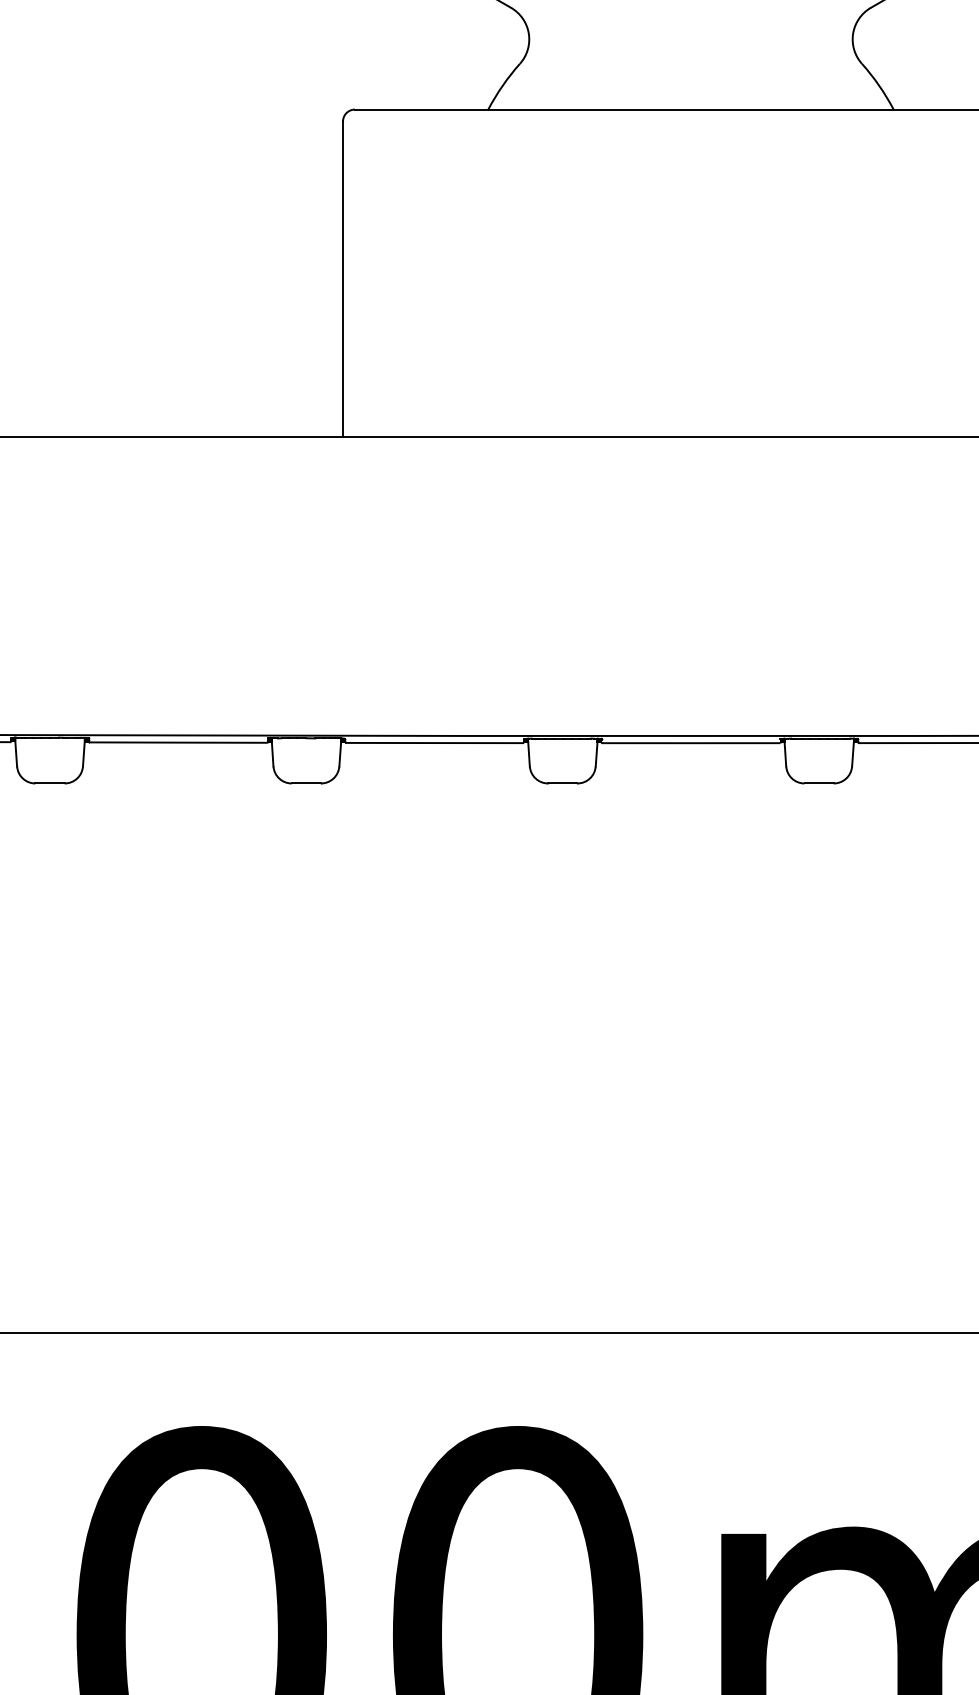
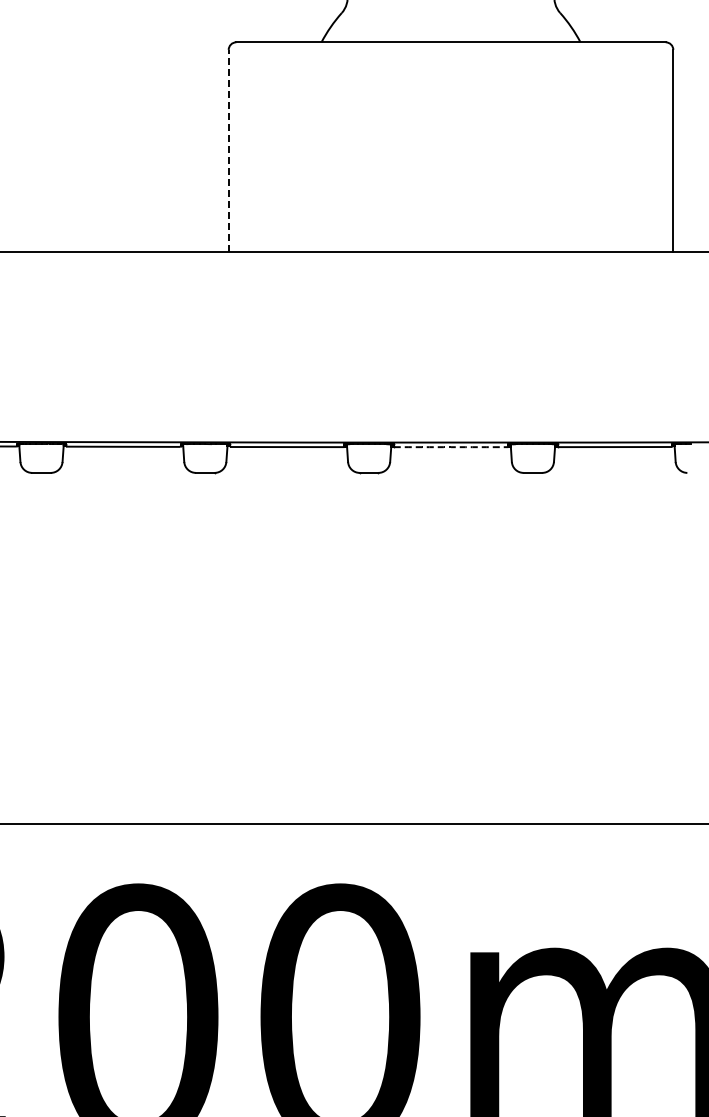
line: (342, 278) -> (228, 150), solid -> dashed
arc: (691, 743) -> (451, 447), solid -> dashed

